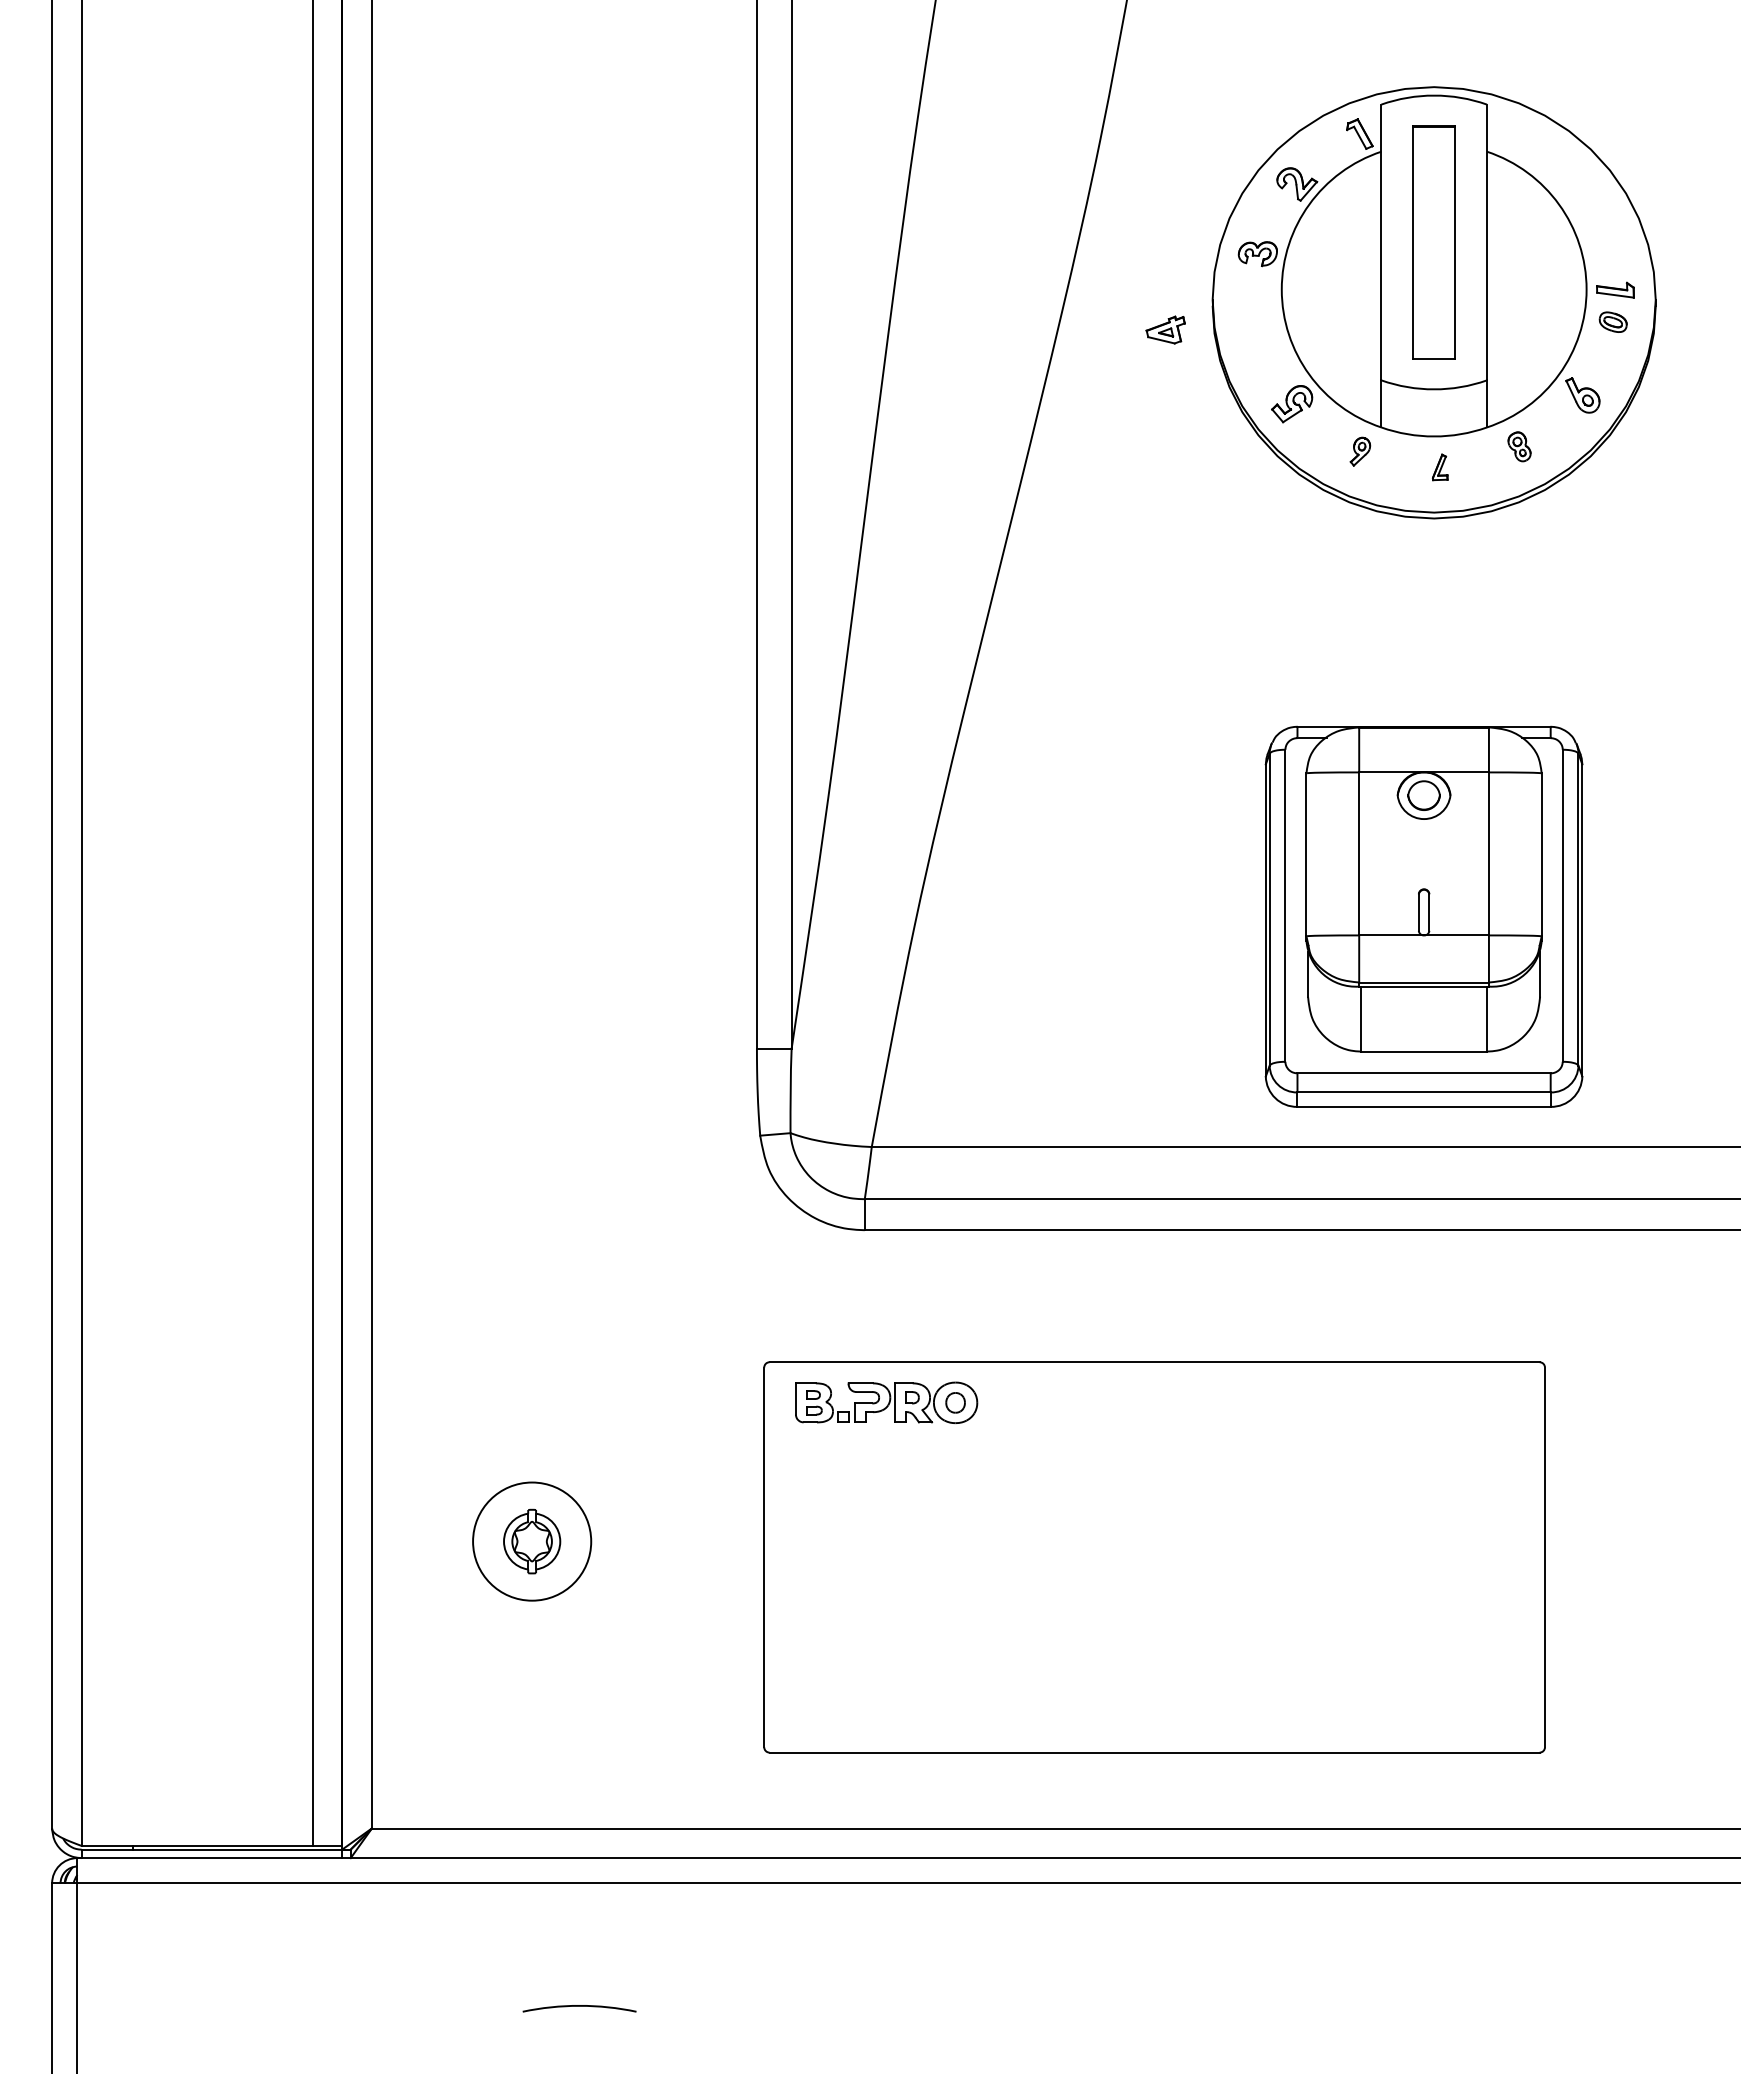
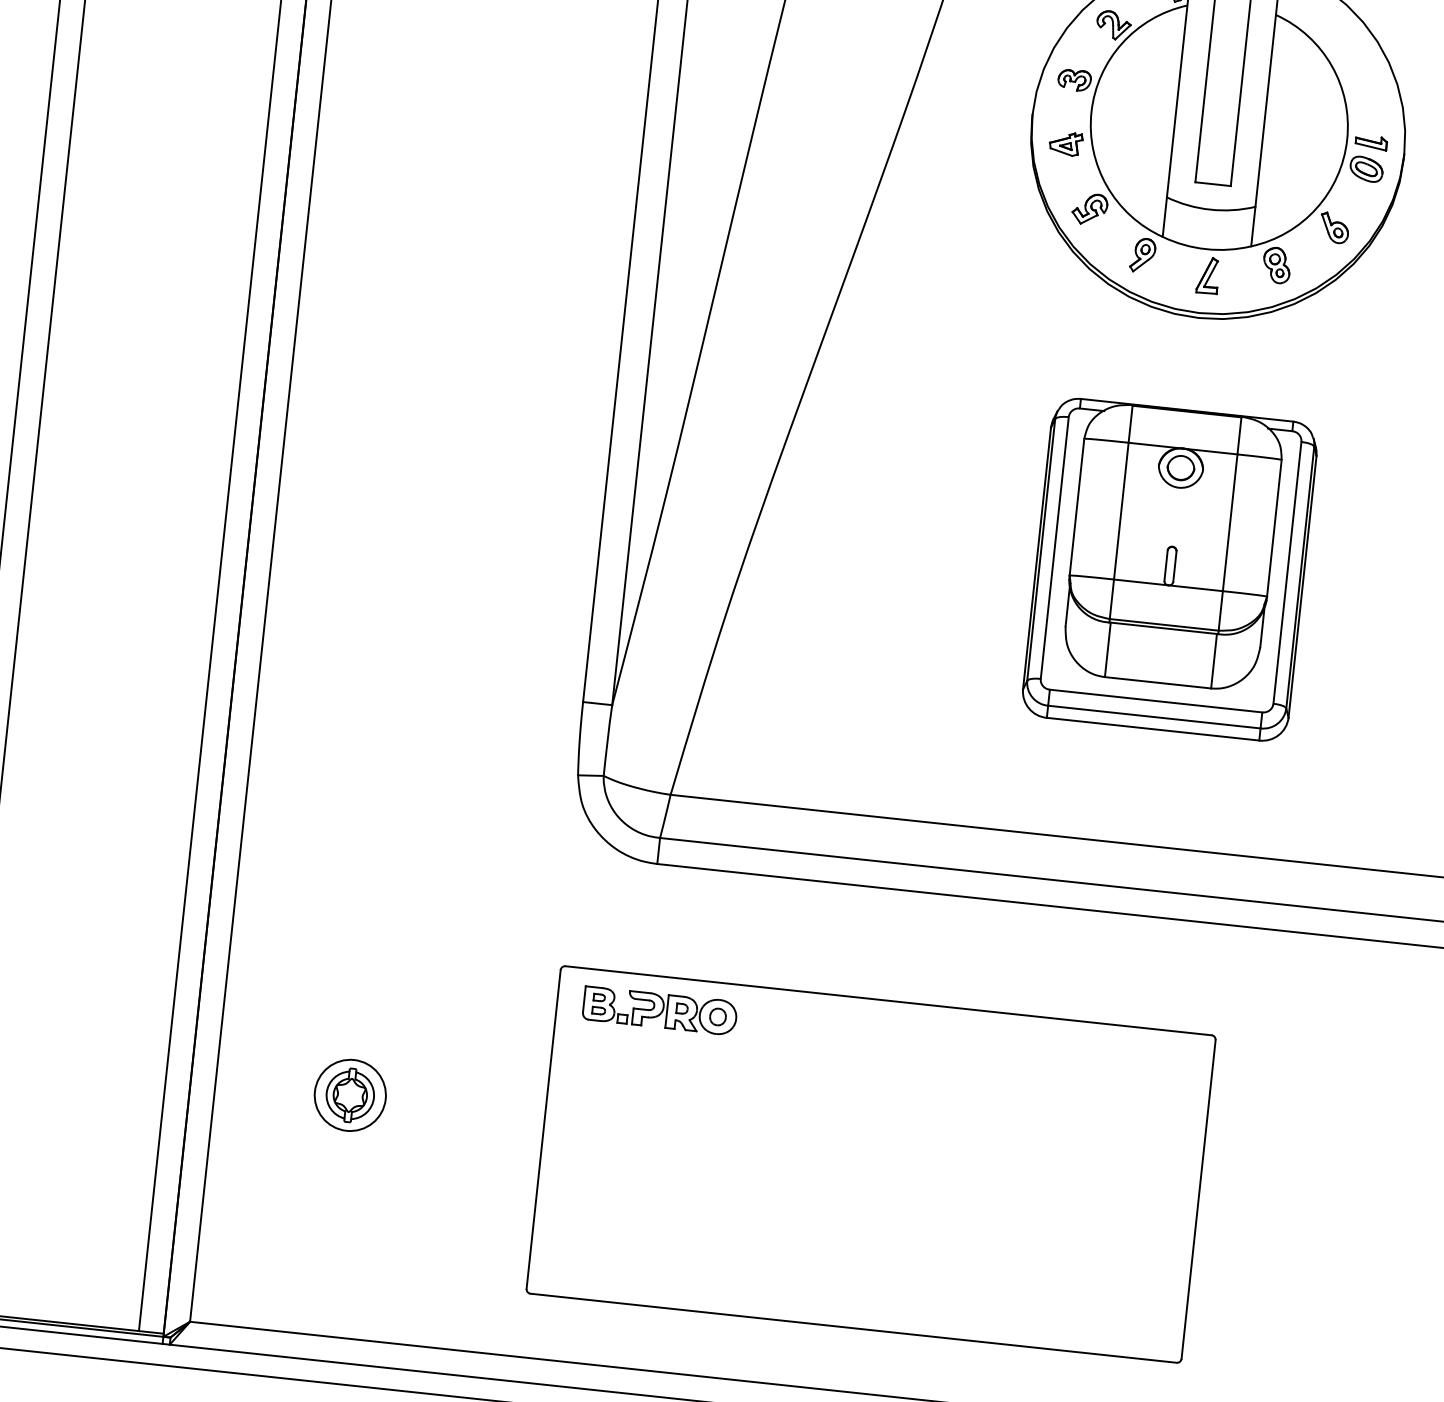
part: (1613, 322) -> (1366, 169), size x1.43
part: (1165, 329) -> (1065, 143), moved
part: (1519, 446) -> (1276, 265), size x1.43
part: (1360, 451) -> (1142, 255), size x1.43
part: (1440, 467) -> (1208, 275), size x1.67
part: (1423, 916) -> (1169, 569), moved
circle: (531, 1541) -> (349, 1095), size x0.71

